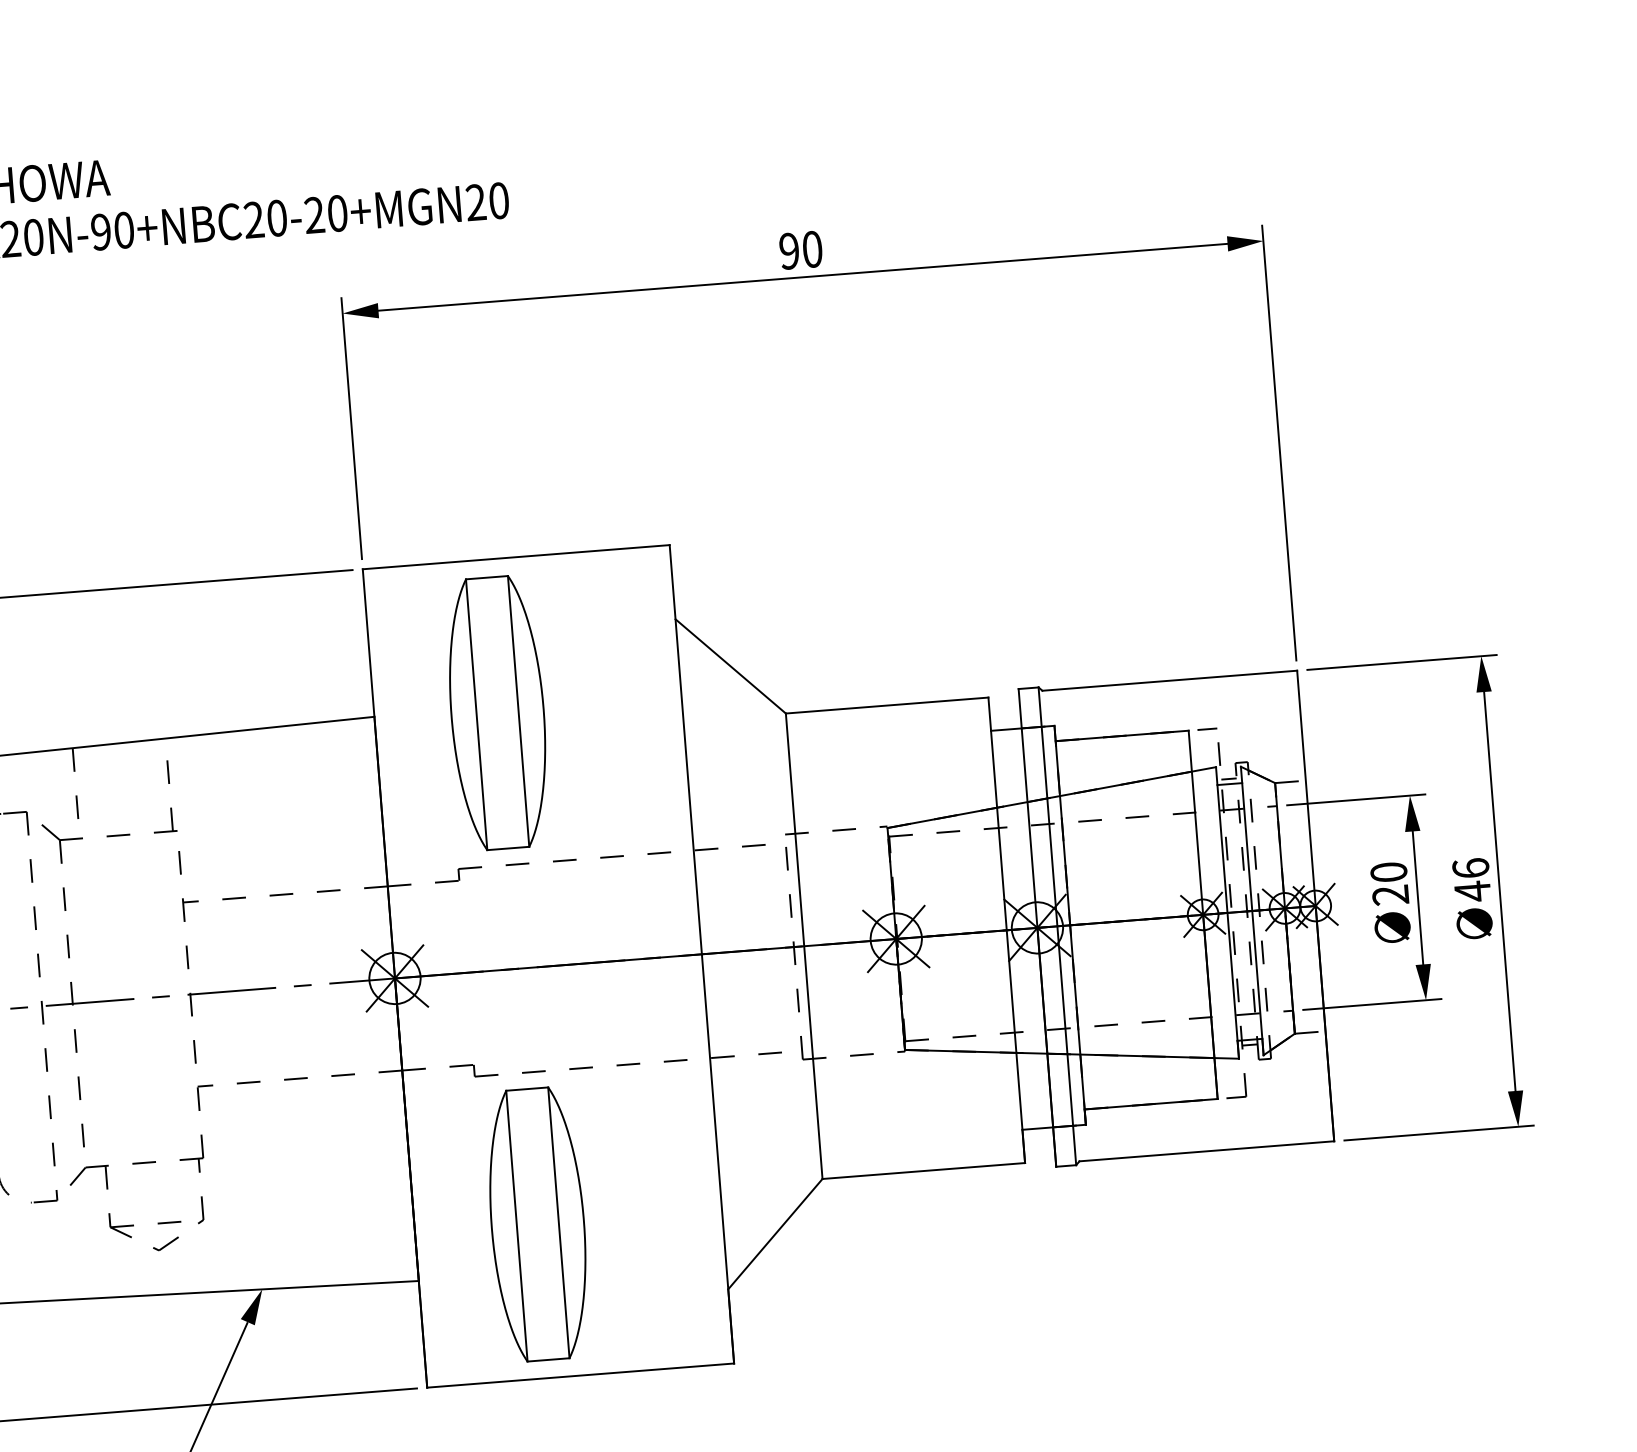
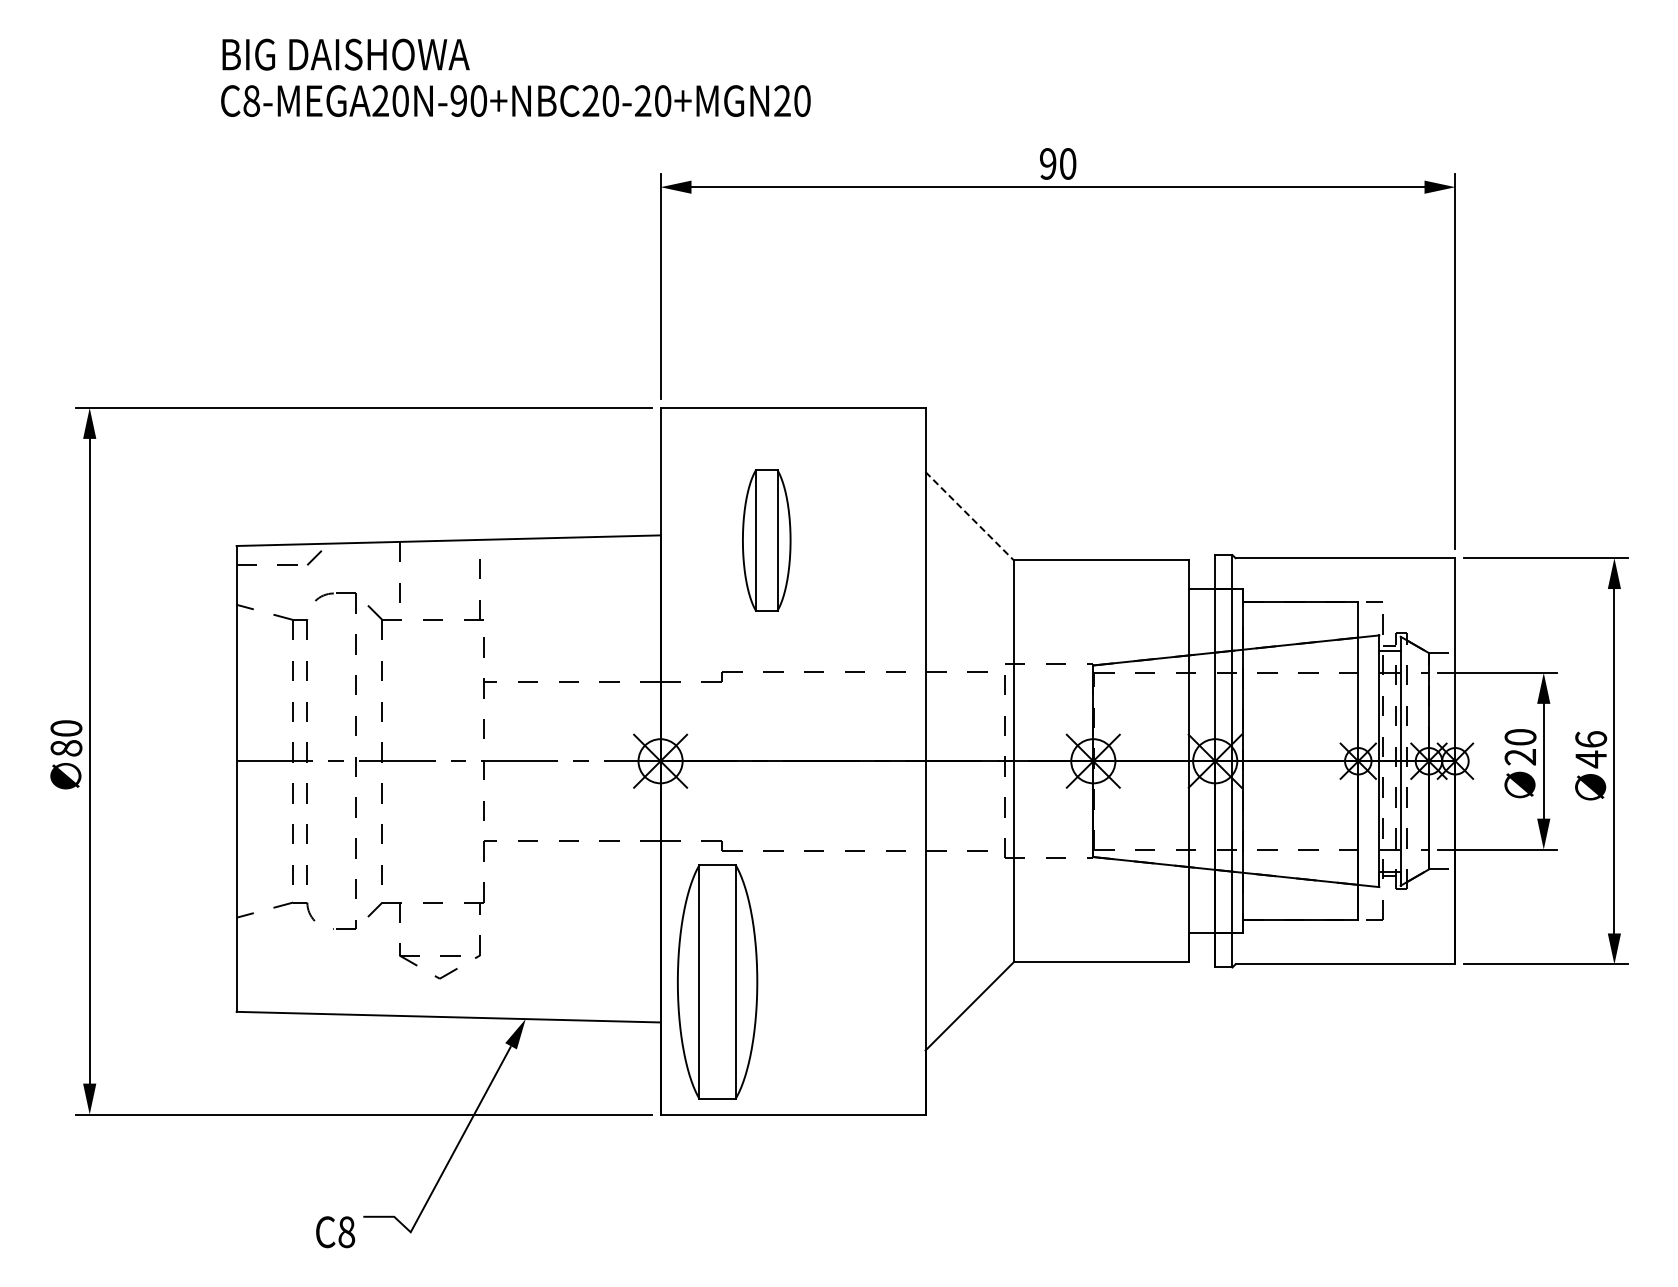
line: (731, 666) -> (970, 516), solid -> dashed
part: (497, 713) -> (766, 540), size x0.6
part: (537, 1223) -> (717, 981), moved

